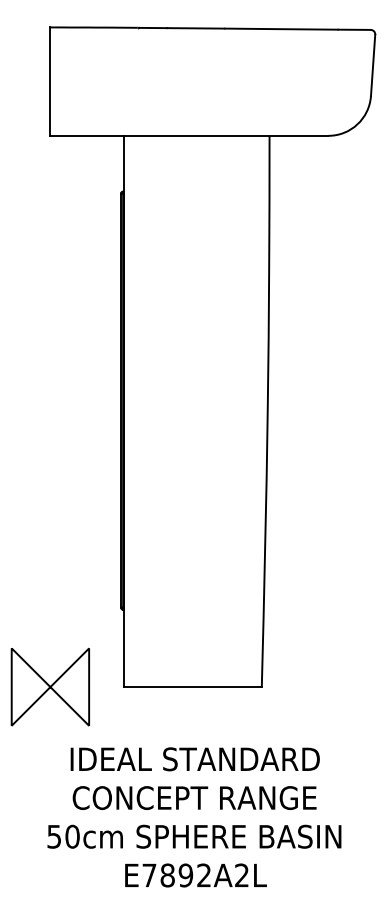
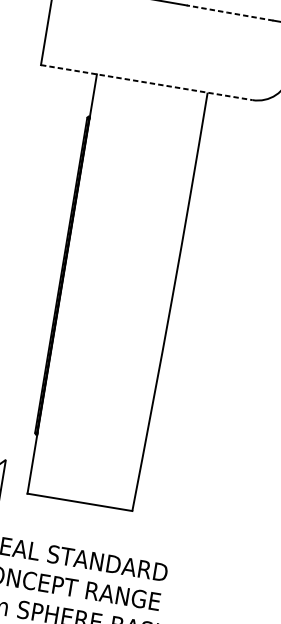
line: (280, 29) -> (229, 13), solid -> dashed
line: (189, 135) -> (146, 82), solid -> dashed

